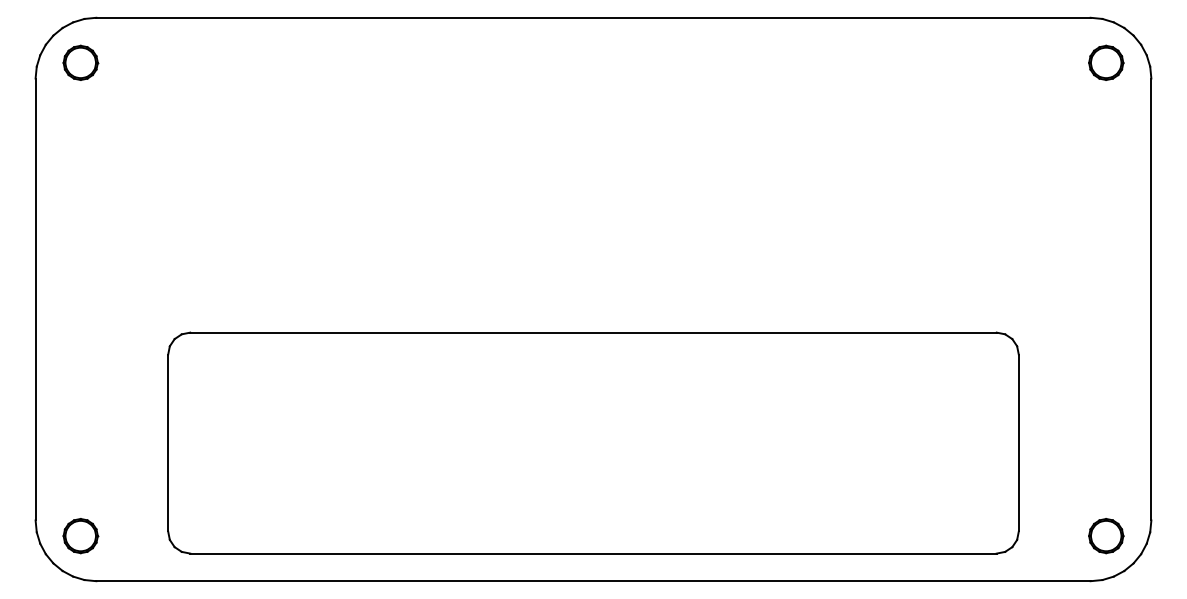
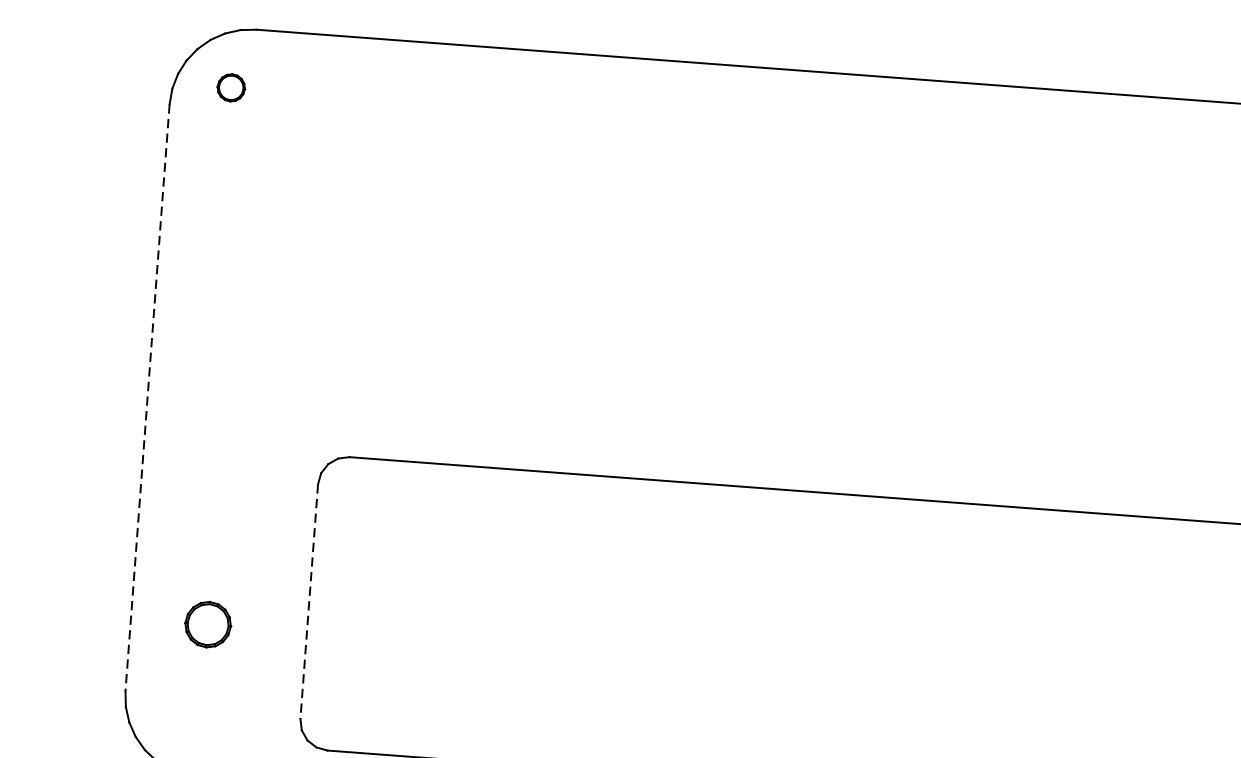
part: (80, 62) -> (230, 87), size x0.6
line: (35, 299) -> (147, 397), solid -> dashed
line: (168, 443) -> (309, 602), solid -> dashed
part: (80, 536) -> (207, 625), moved

